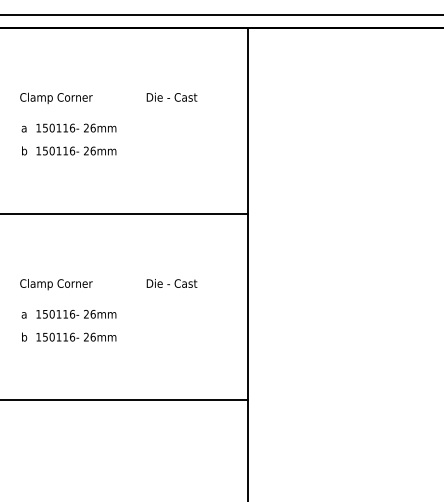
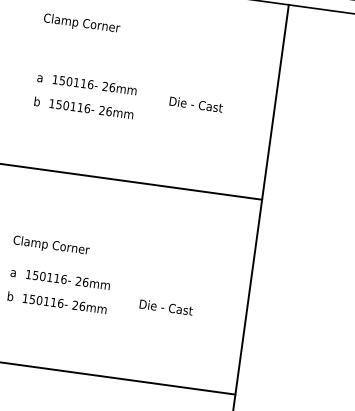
text: (171, 96) -> (195, 103), moved
text: (56, 98) -> (81, 24), moved
text: (171, 283) -> (165, 307), moved

